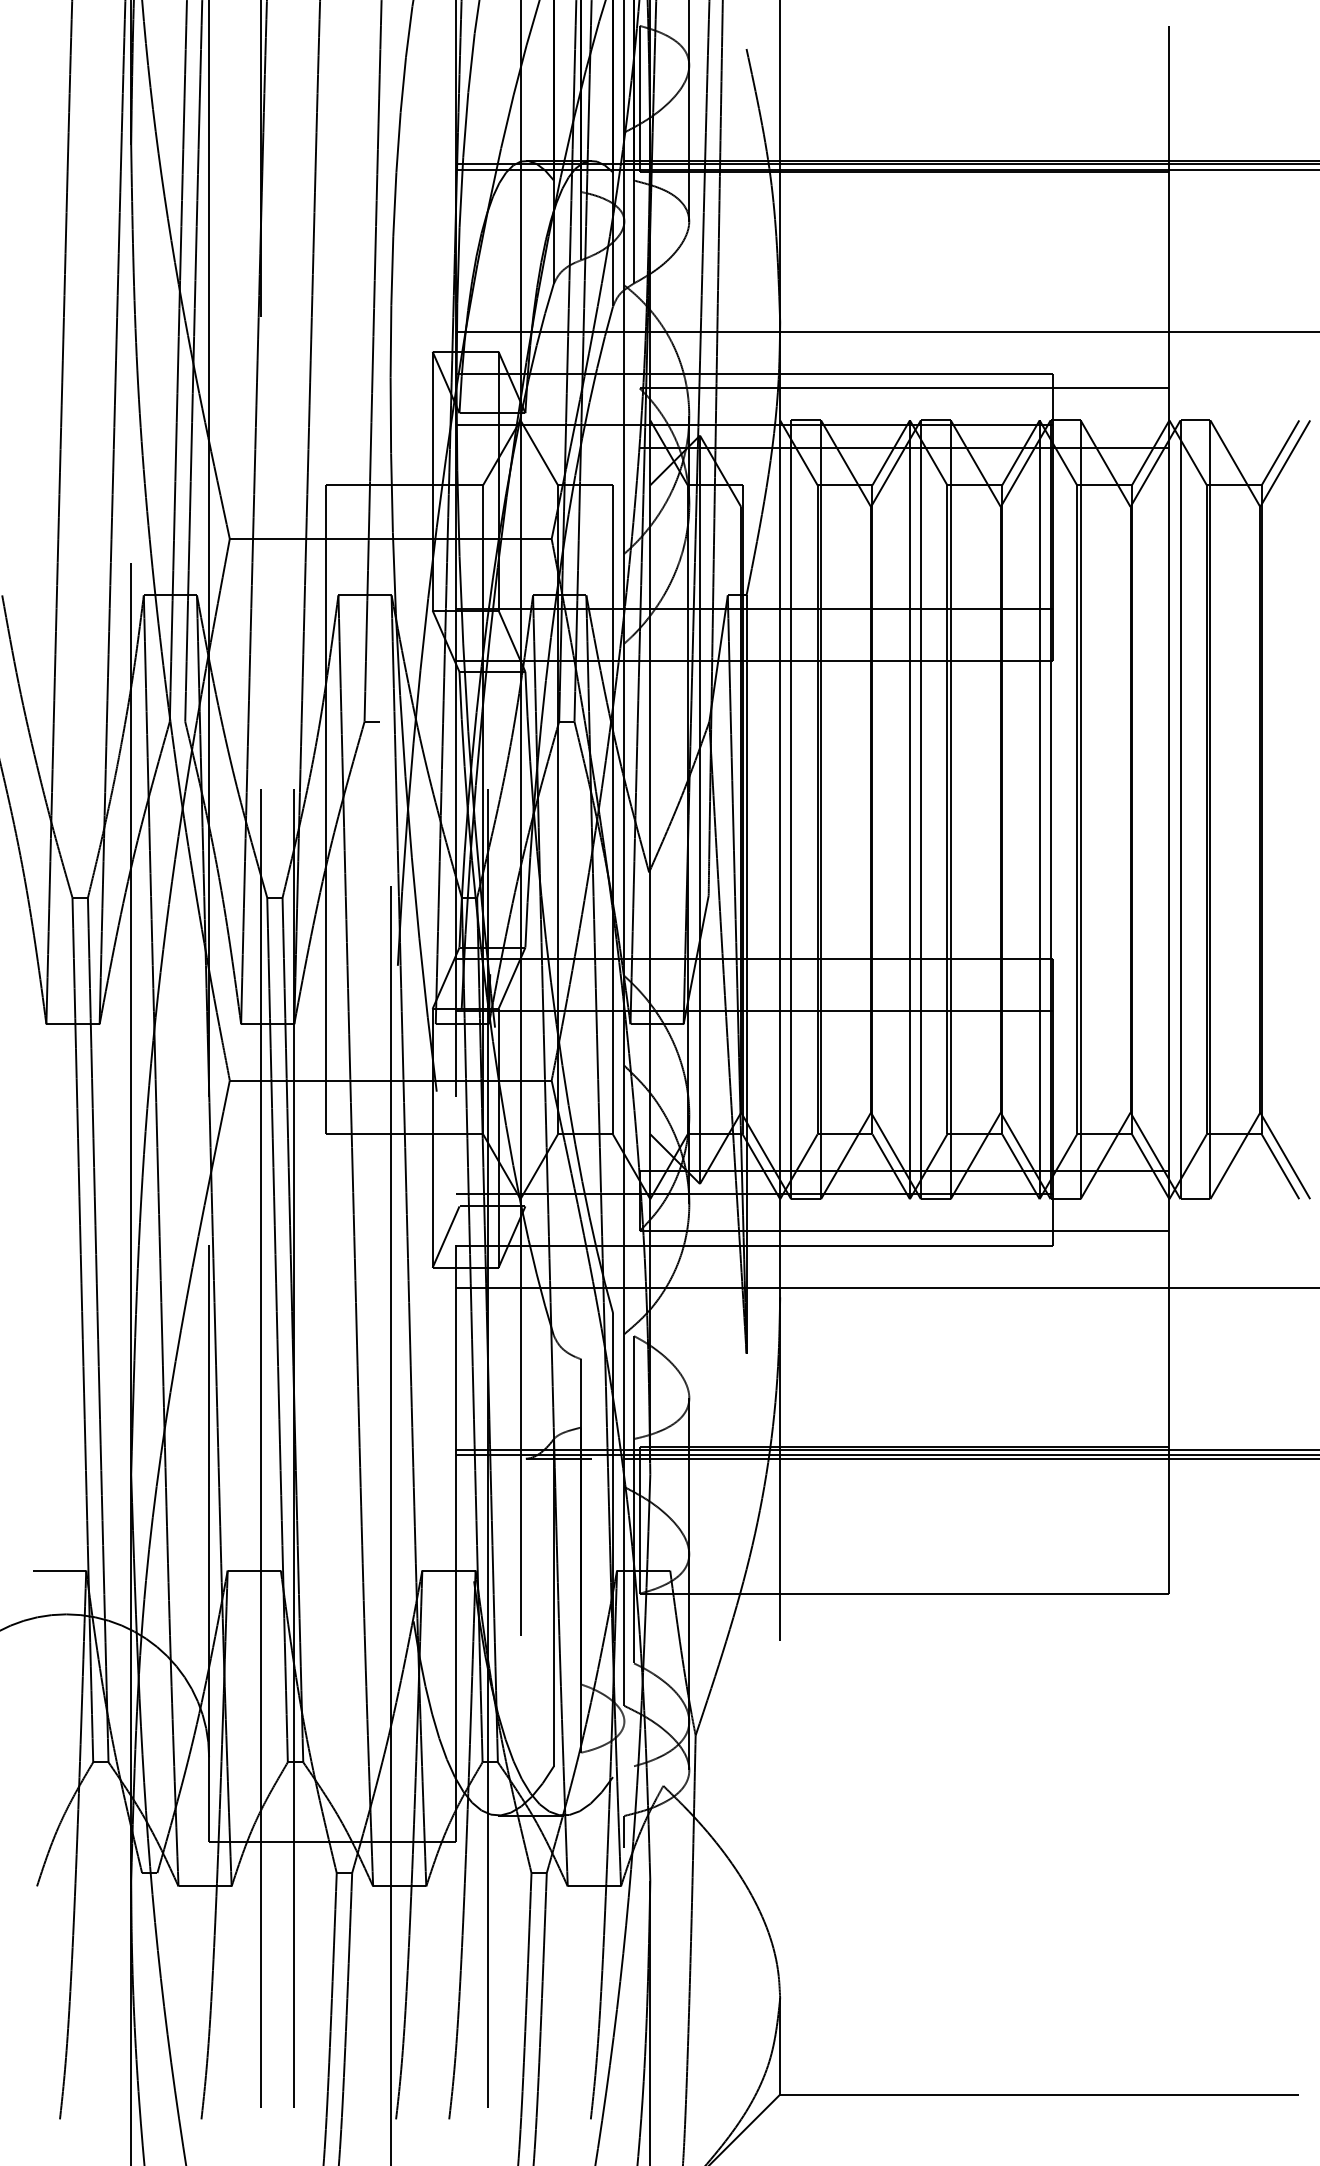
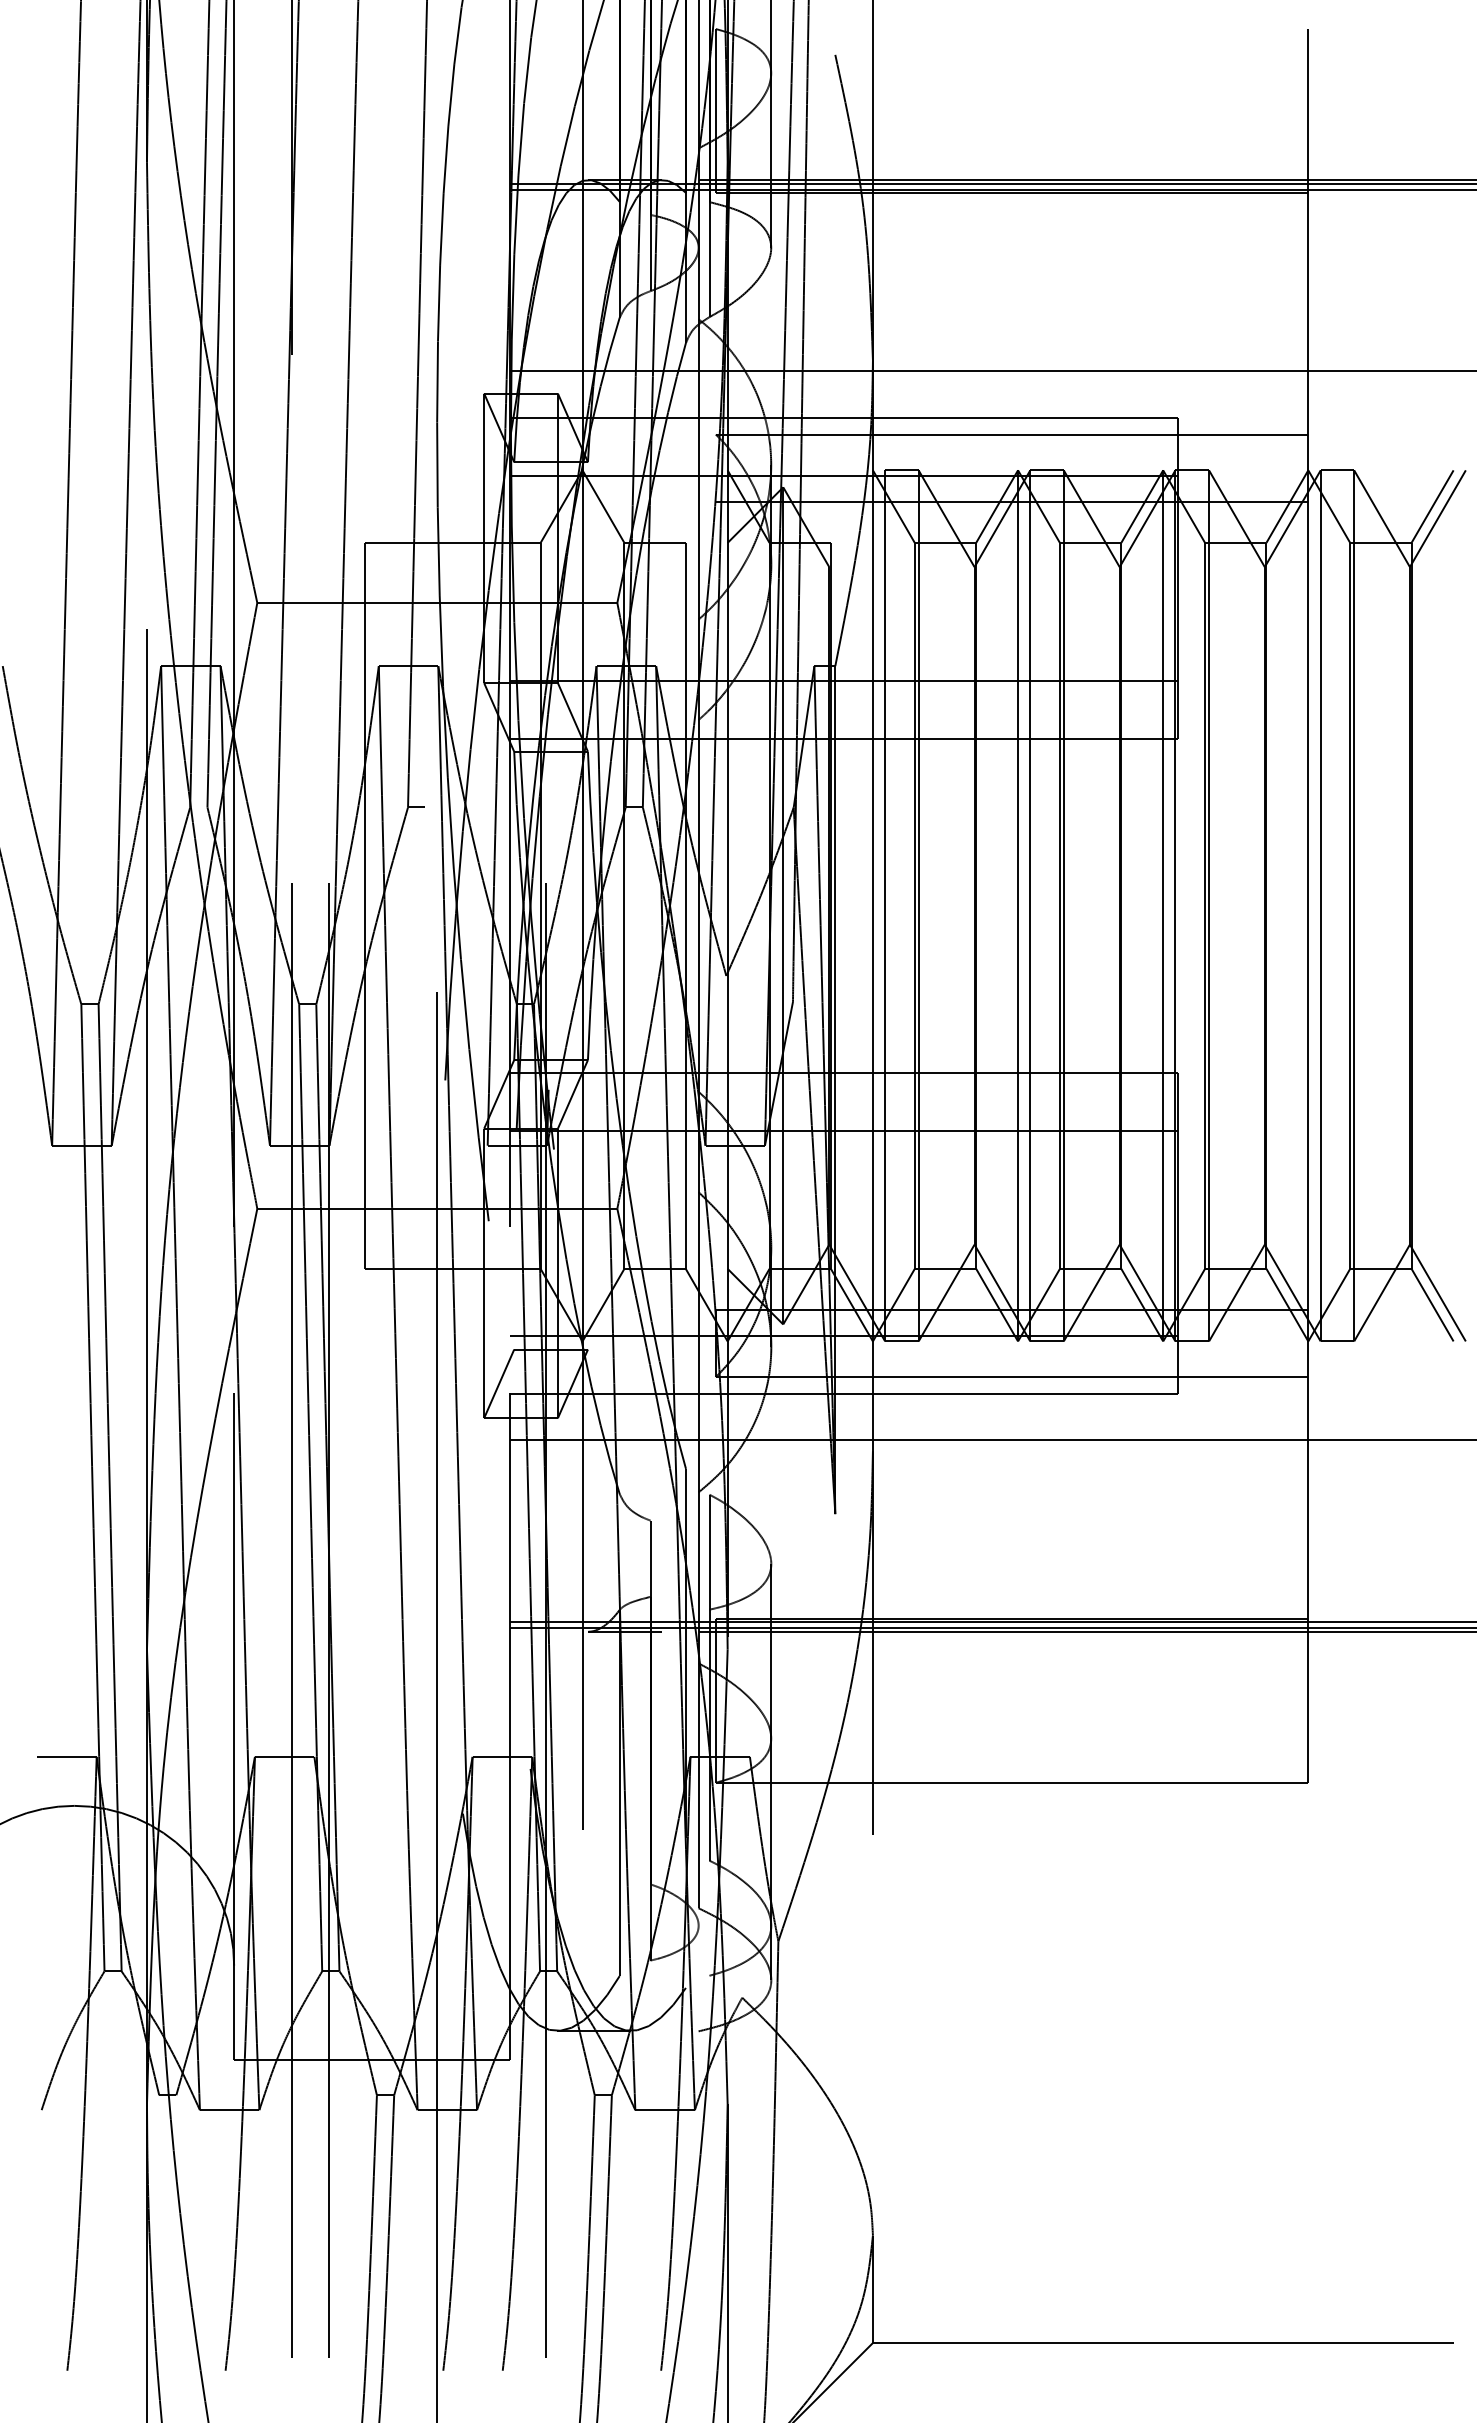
line: (624, 1832) -> (698, 2049), removed

